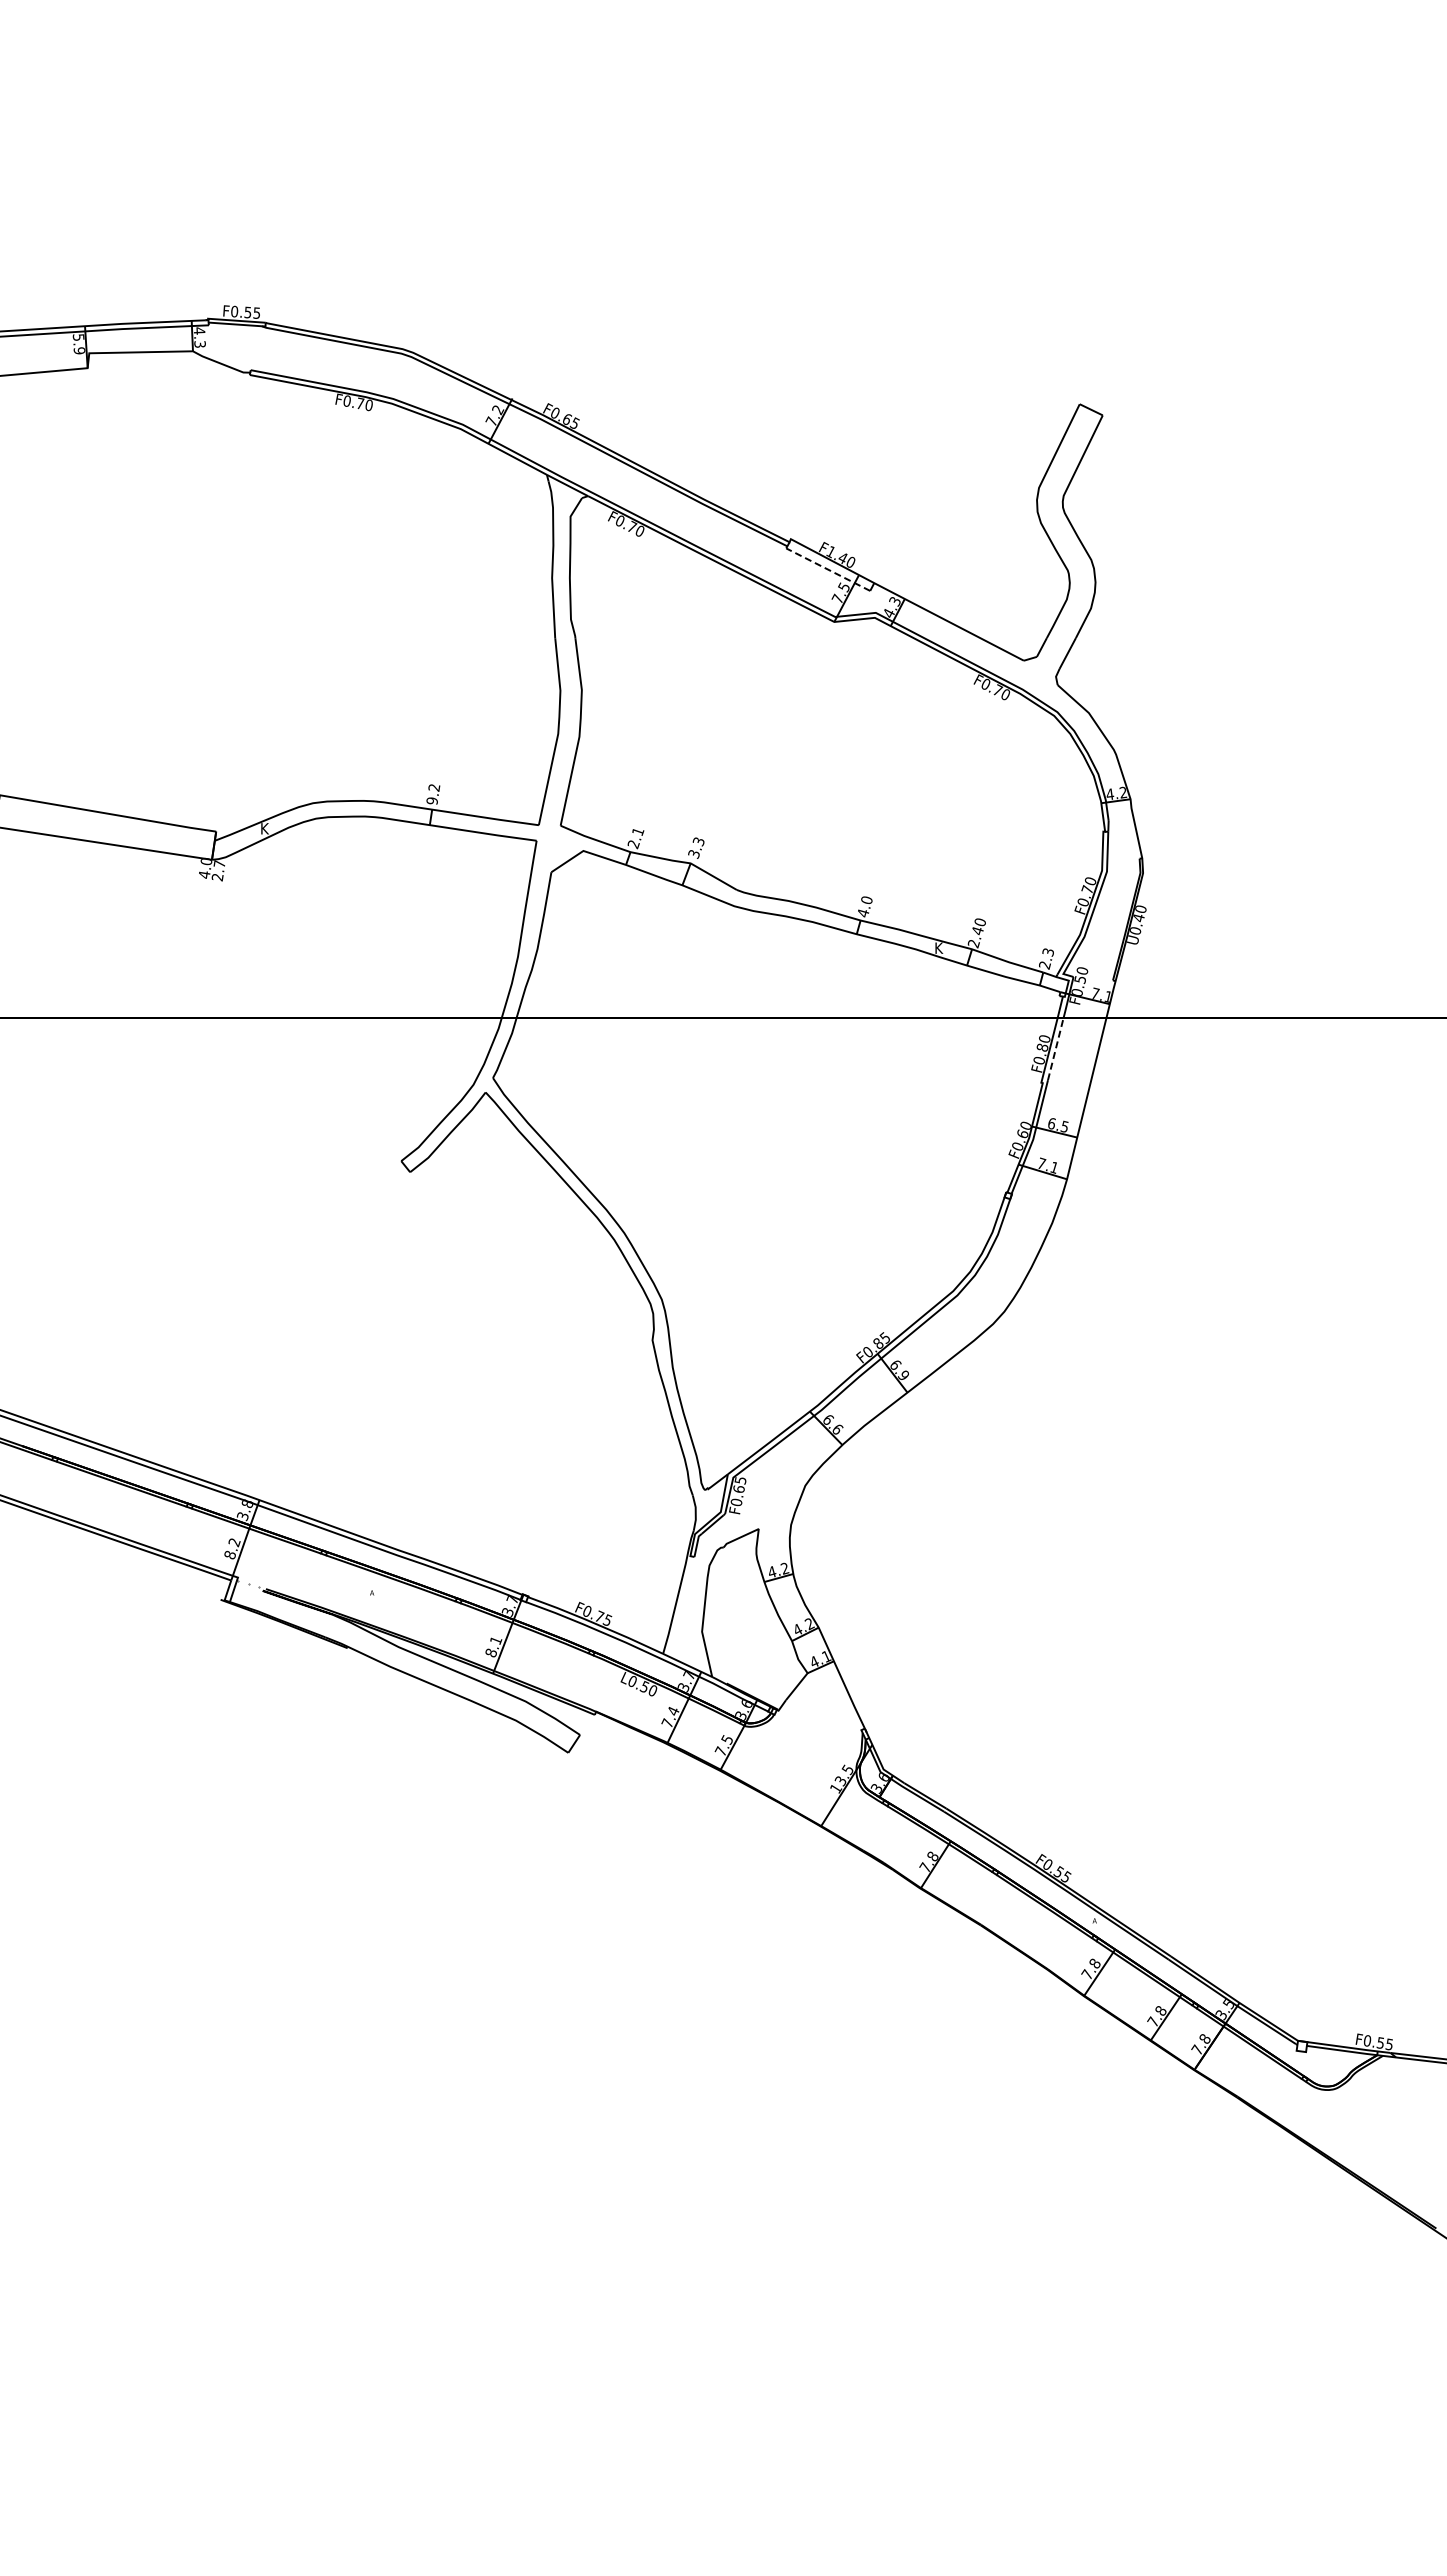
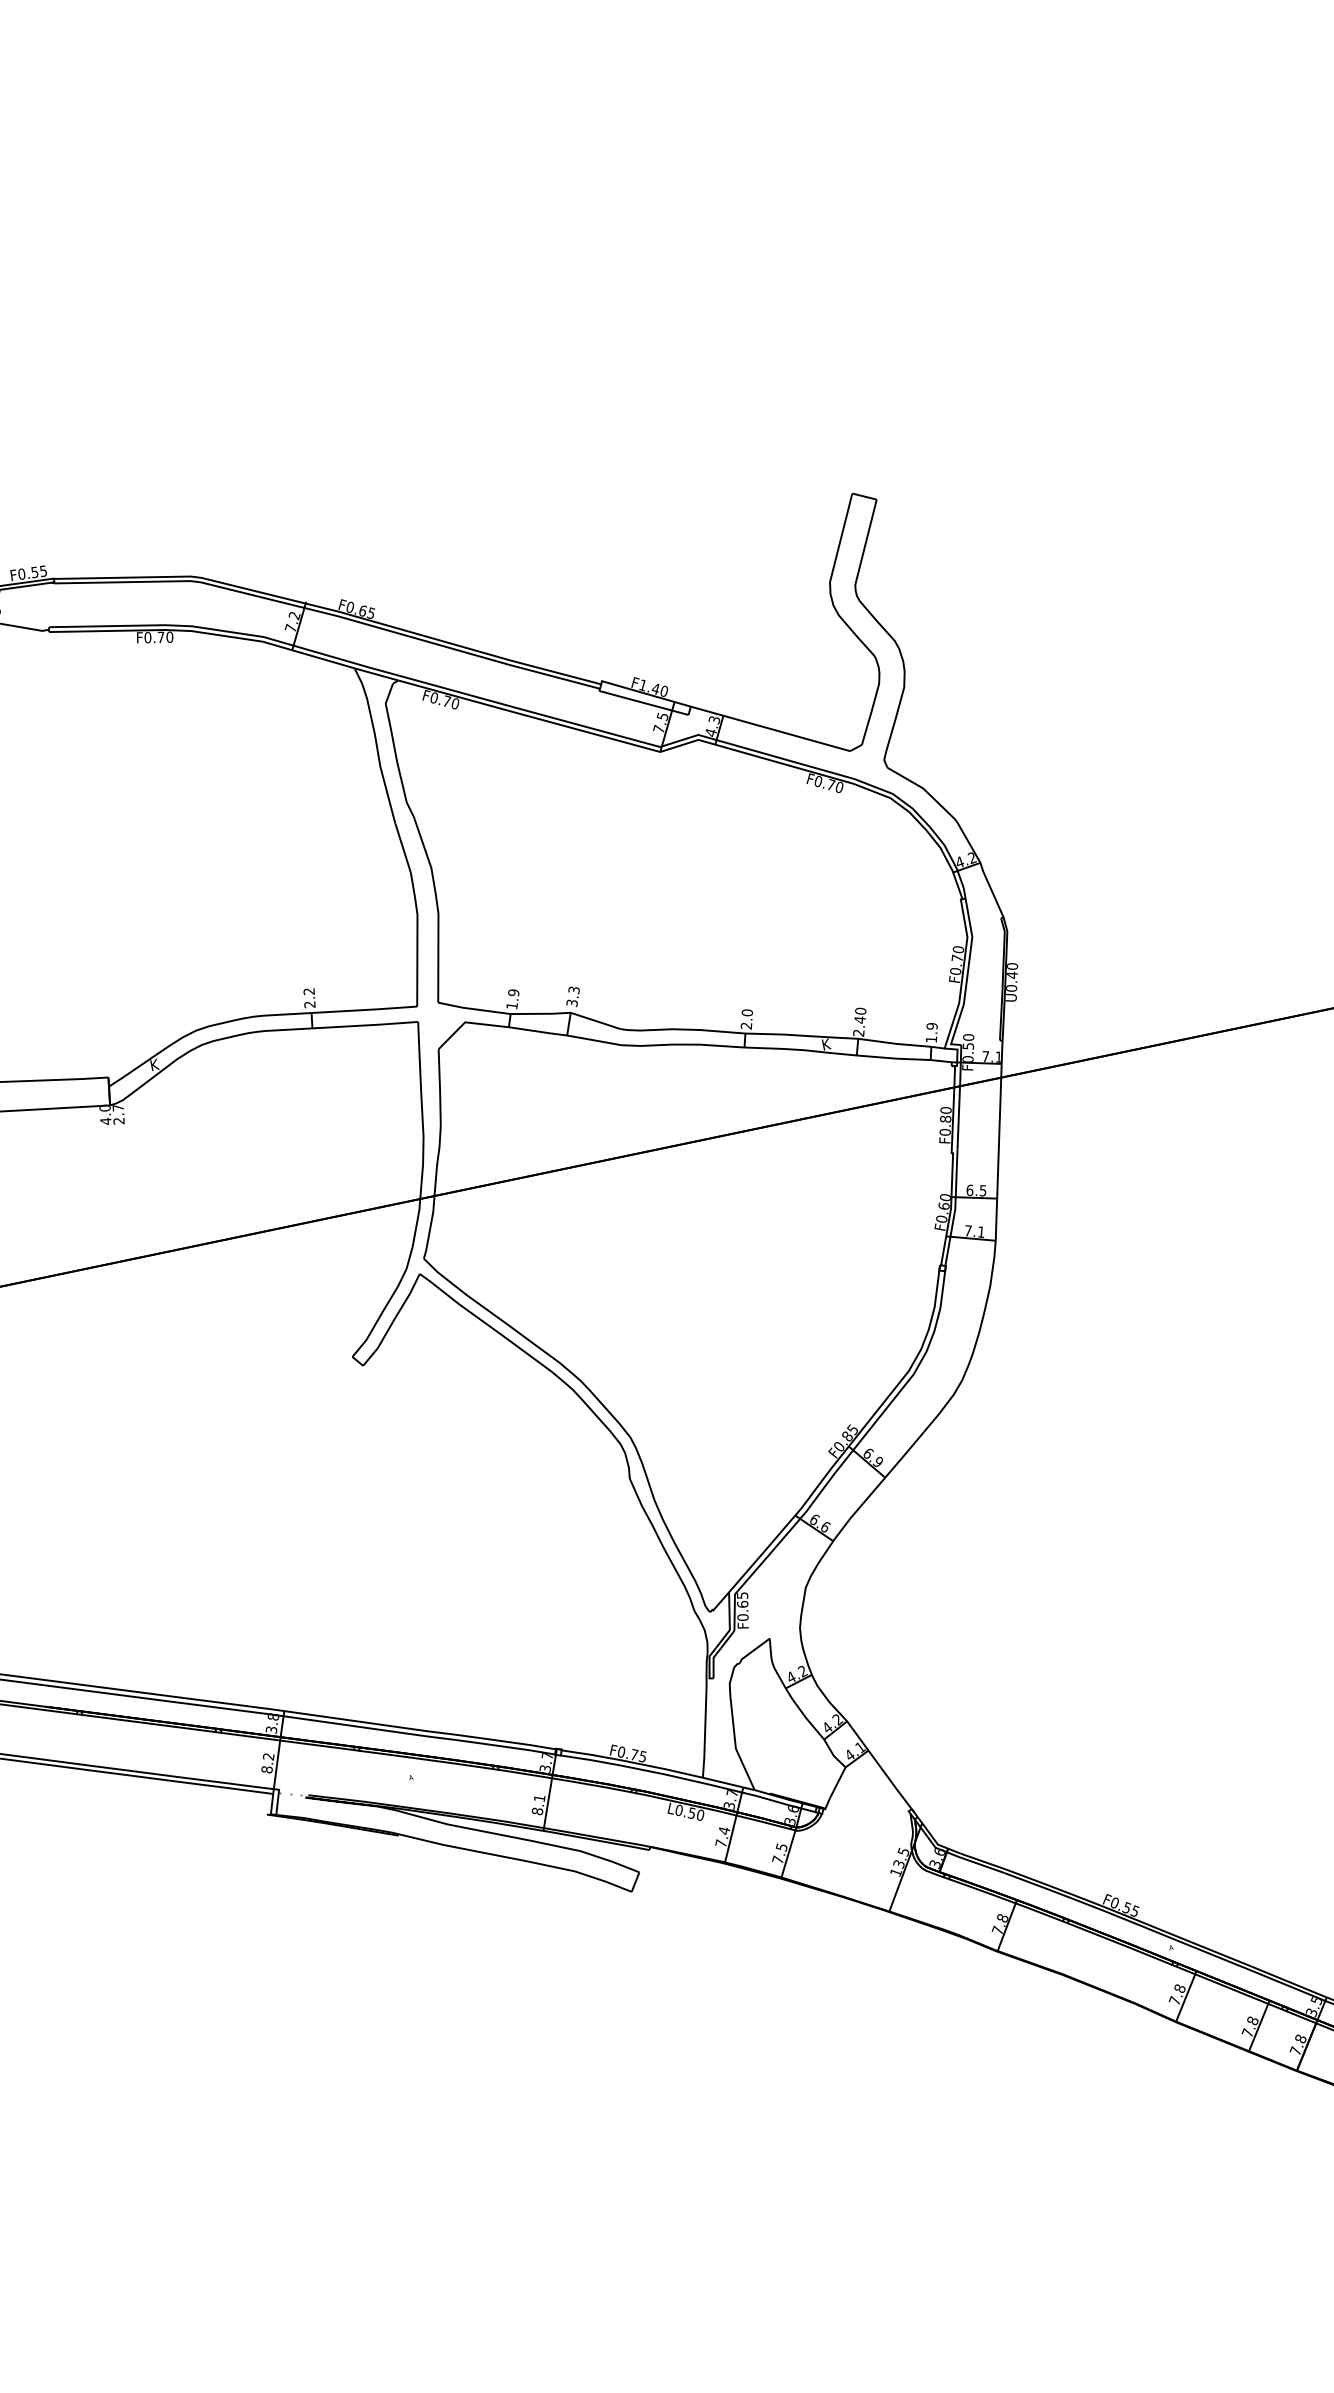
line: (827, 569) -> (643, 702), dashed -> solid
text: (432, 801) -> (310, 1005), 9.2 -> 2.2
text: (635, 838) -> (512, 999), 2.1 -> 1.9
text: (863, 913) -> (746, 1026), 4.0 -> 2.0
text: (1046, 958) -> (931, 1032), 2.3 -> 1.9
line: (1055, 1048) -> (958, 1117), dashed -> solid

